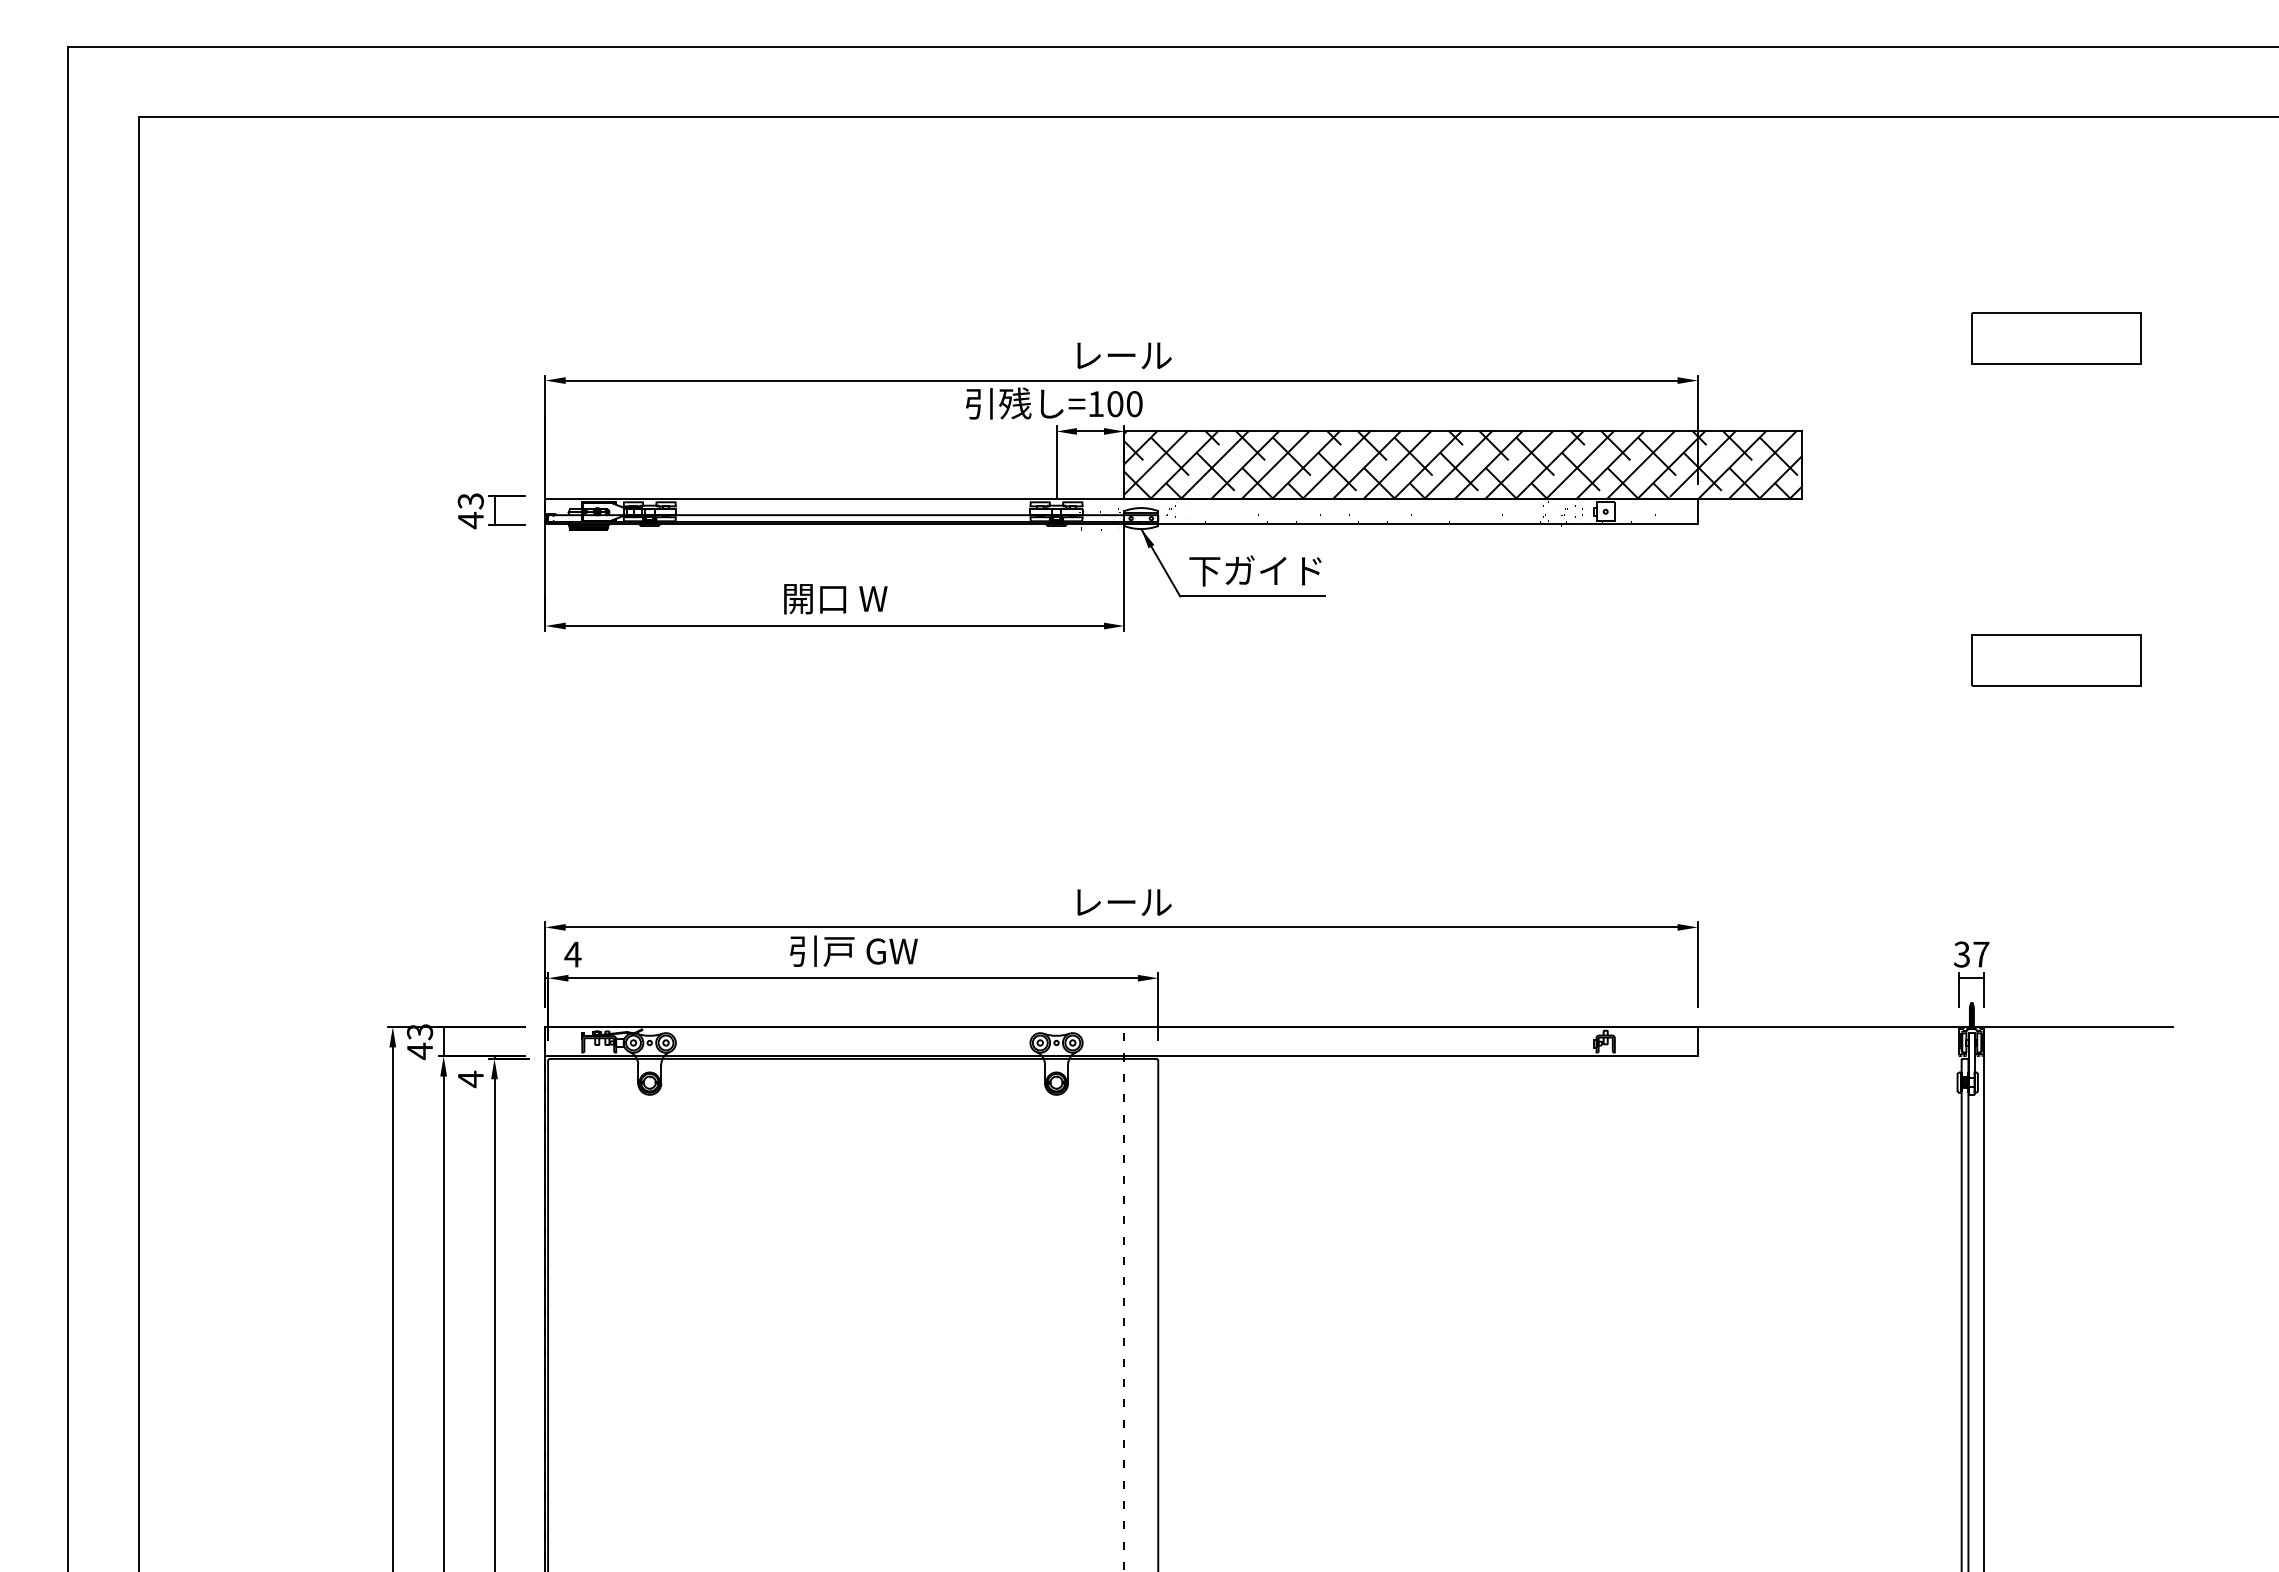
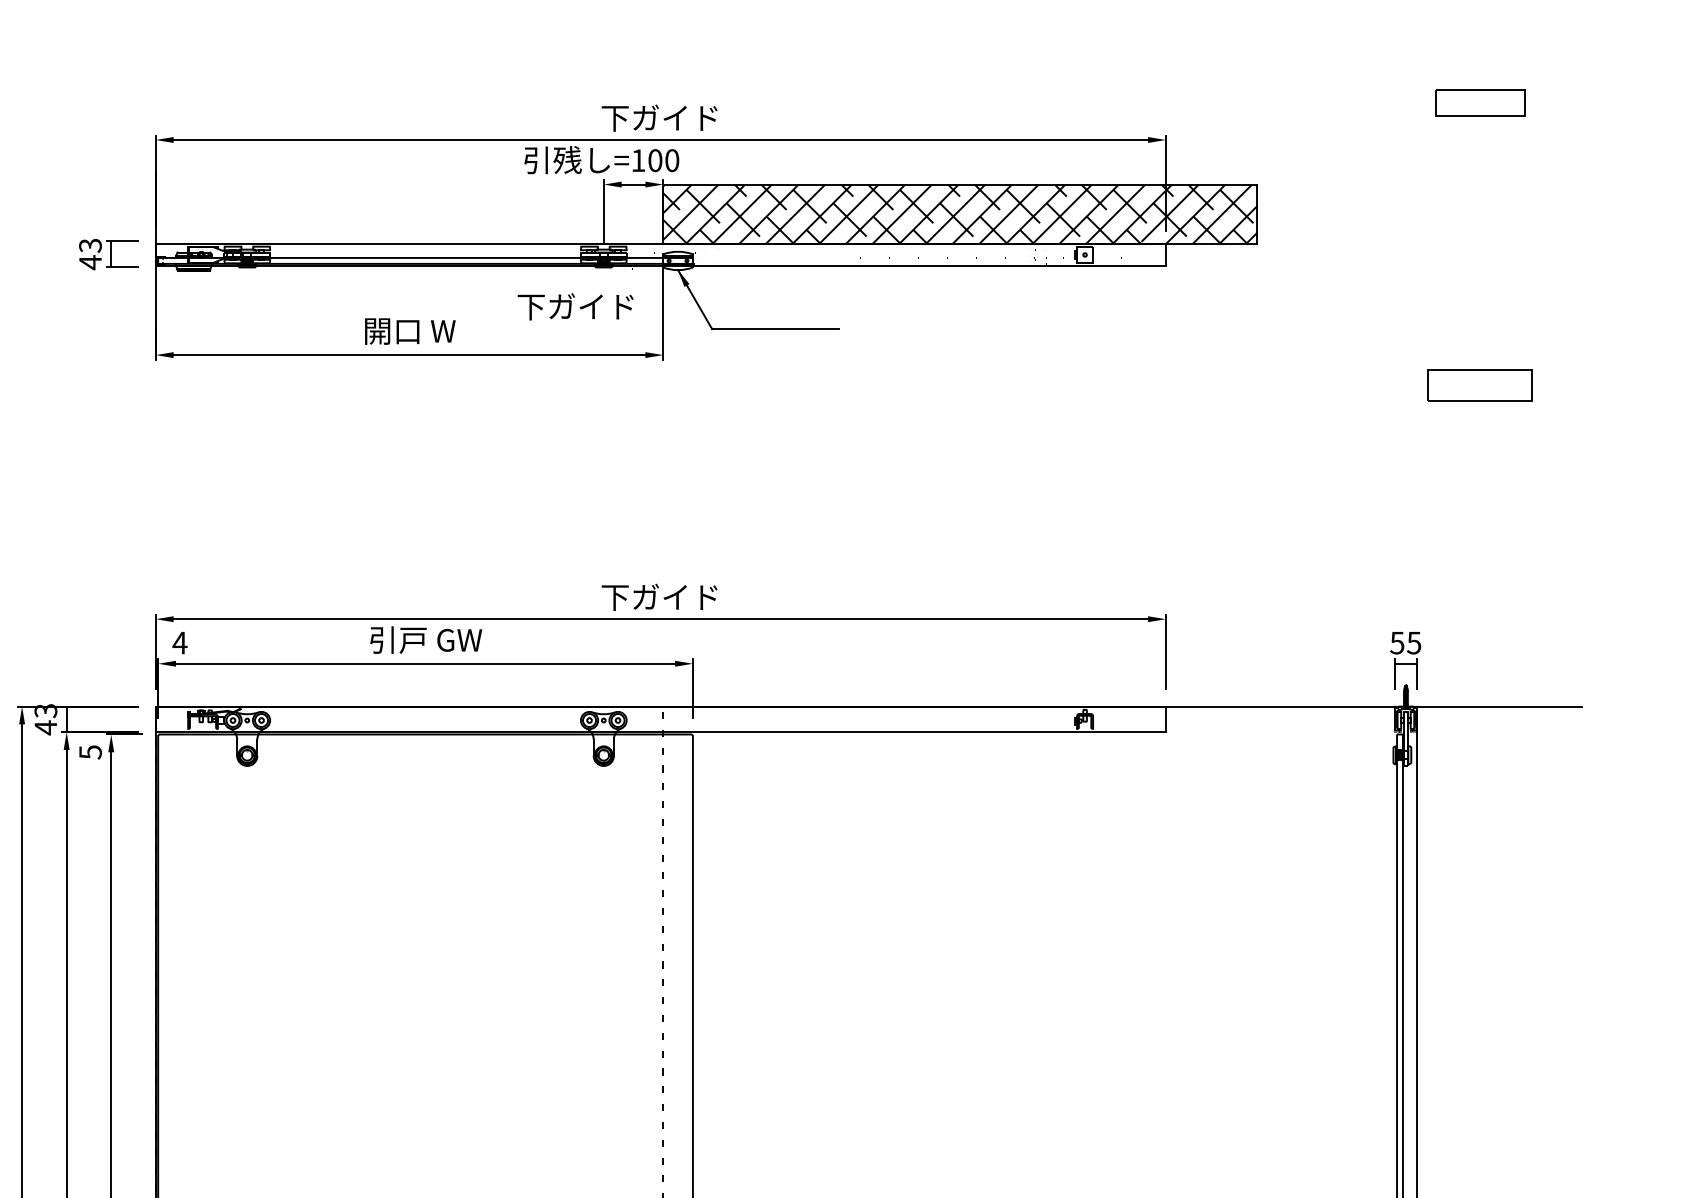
part: (2056, 338) -> (1480, 103), size x0.6
text: (1120, 355) -> (659, 118), レール -> 下ガイド
text: (1255, 570) -> (575, 306), moved
part: (2056, 660) -> (1480, 385), size x0.7
text: (1120, 902) -> (659, 597), レール -> 下ガイド
text: (1971, 954) -> (1405, 642), 37 -> 55
text: (470, 1079) -> (90, 752), 4 -> 5

